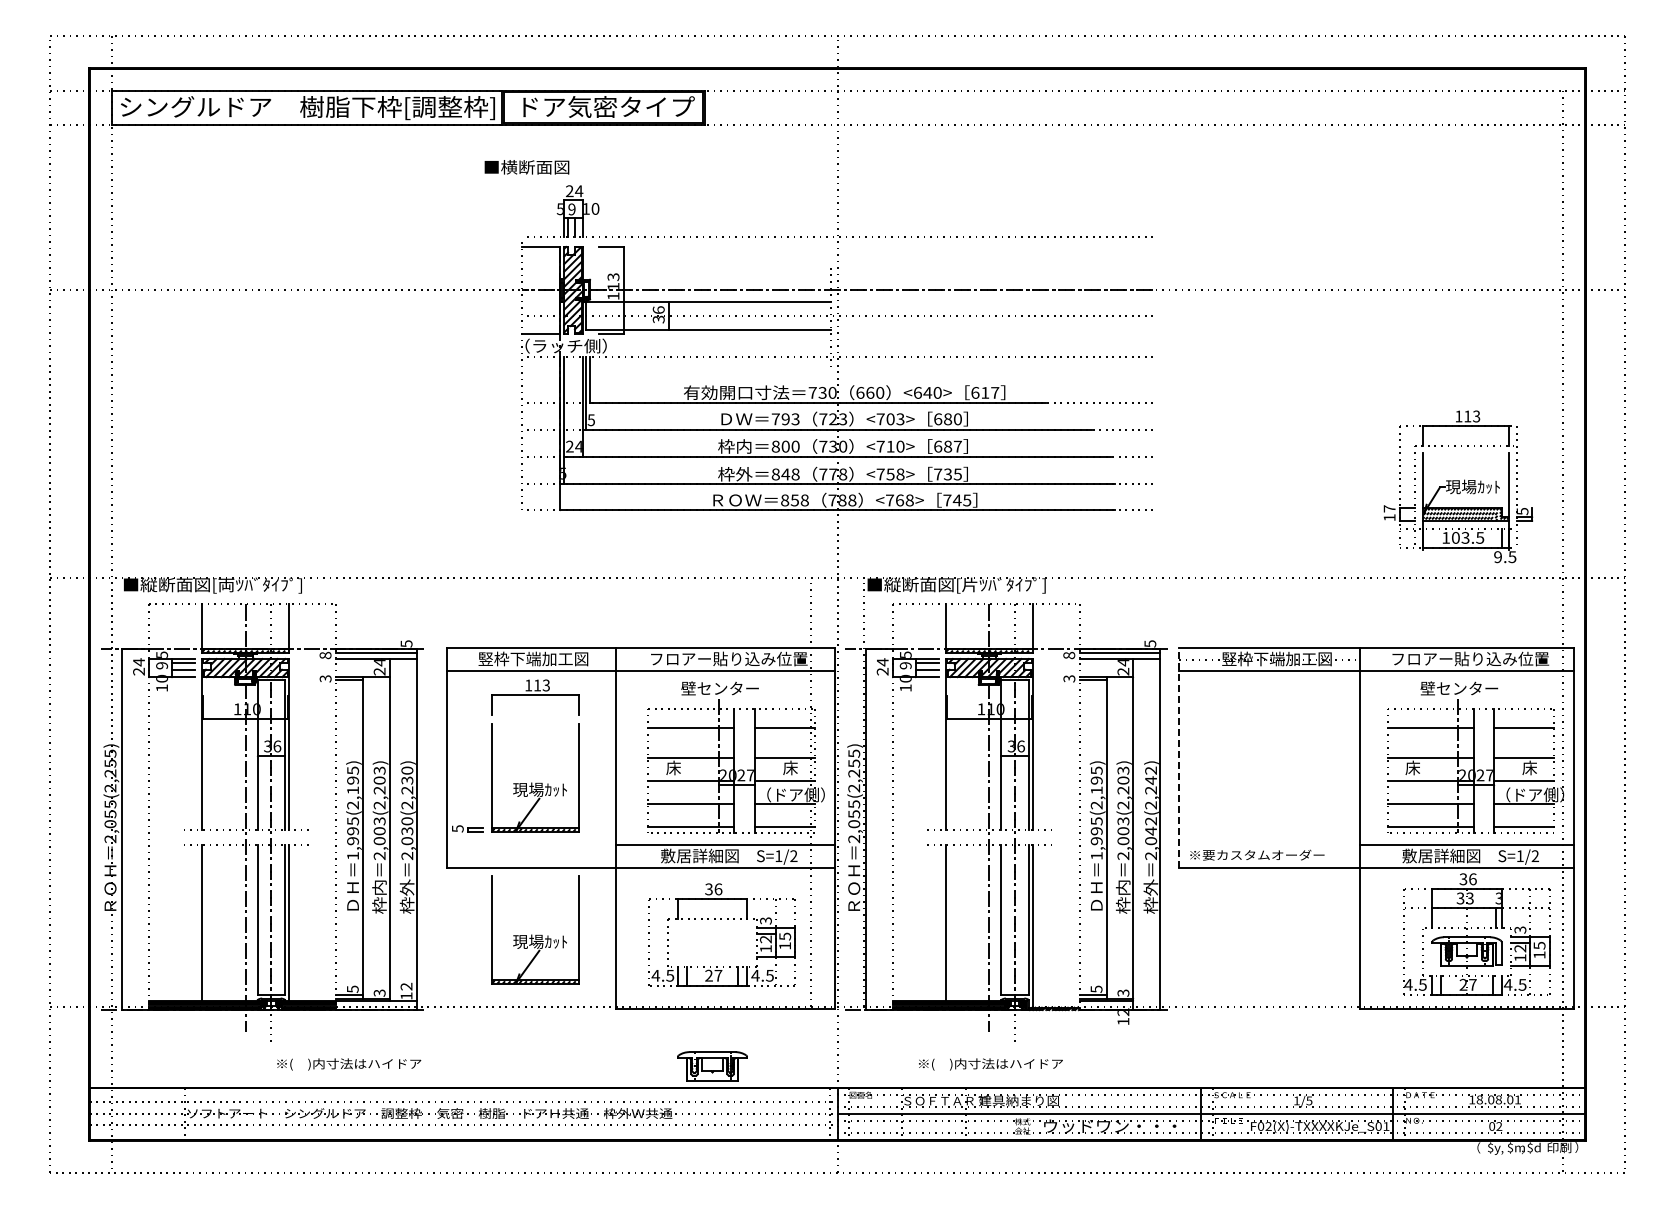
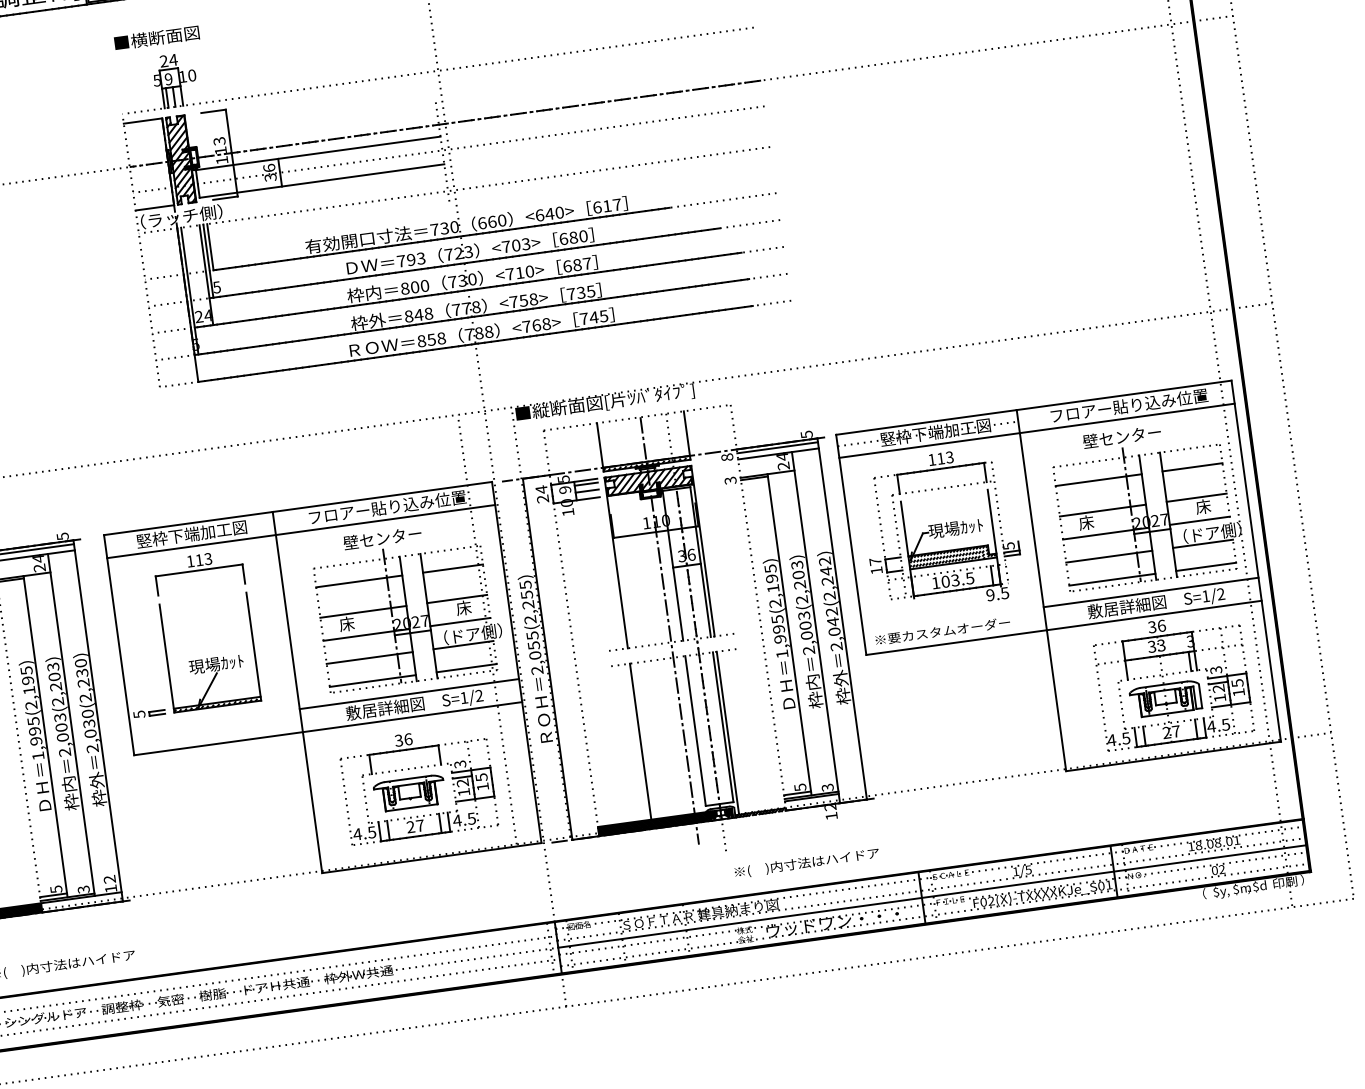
text: (526, 167) -> (156, 38), moved
part: (1458, 486) -> (941, 529), moved
line: (1179, 757) -> (851, 544), dashed -> solid
part: (535, 929) -> (230, 804), removed
text: (990, 1064) -> (806, 863), moved
part: (712, 1066) -> (409, 793), moved

